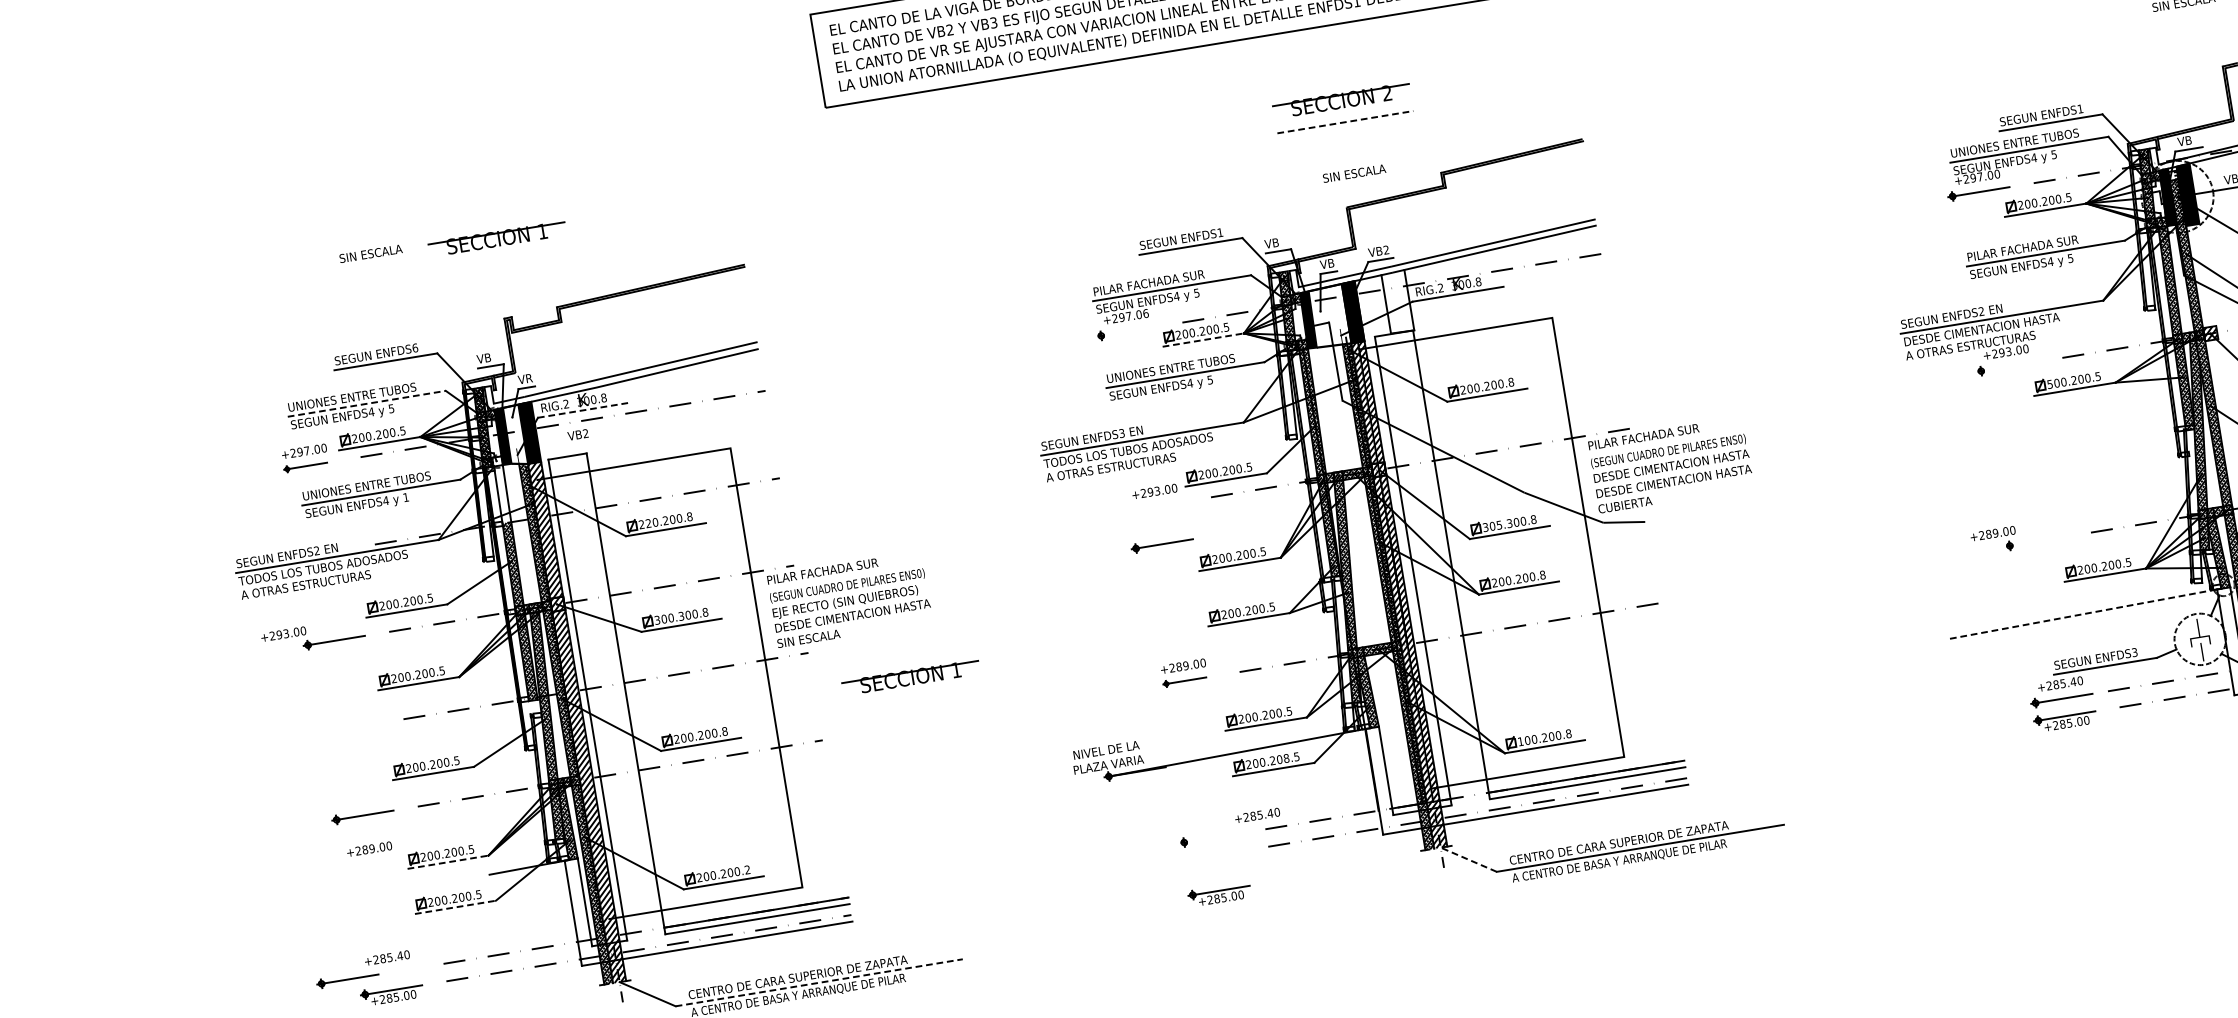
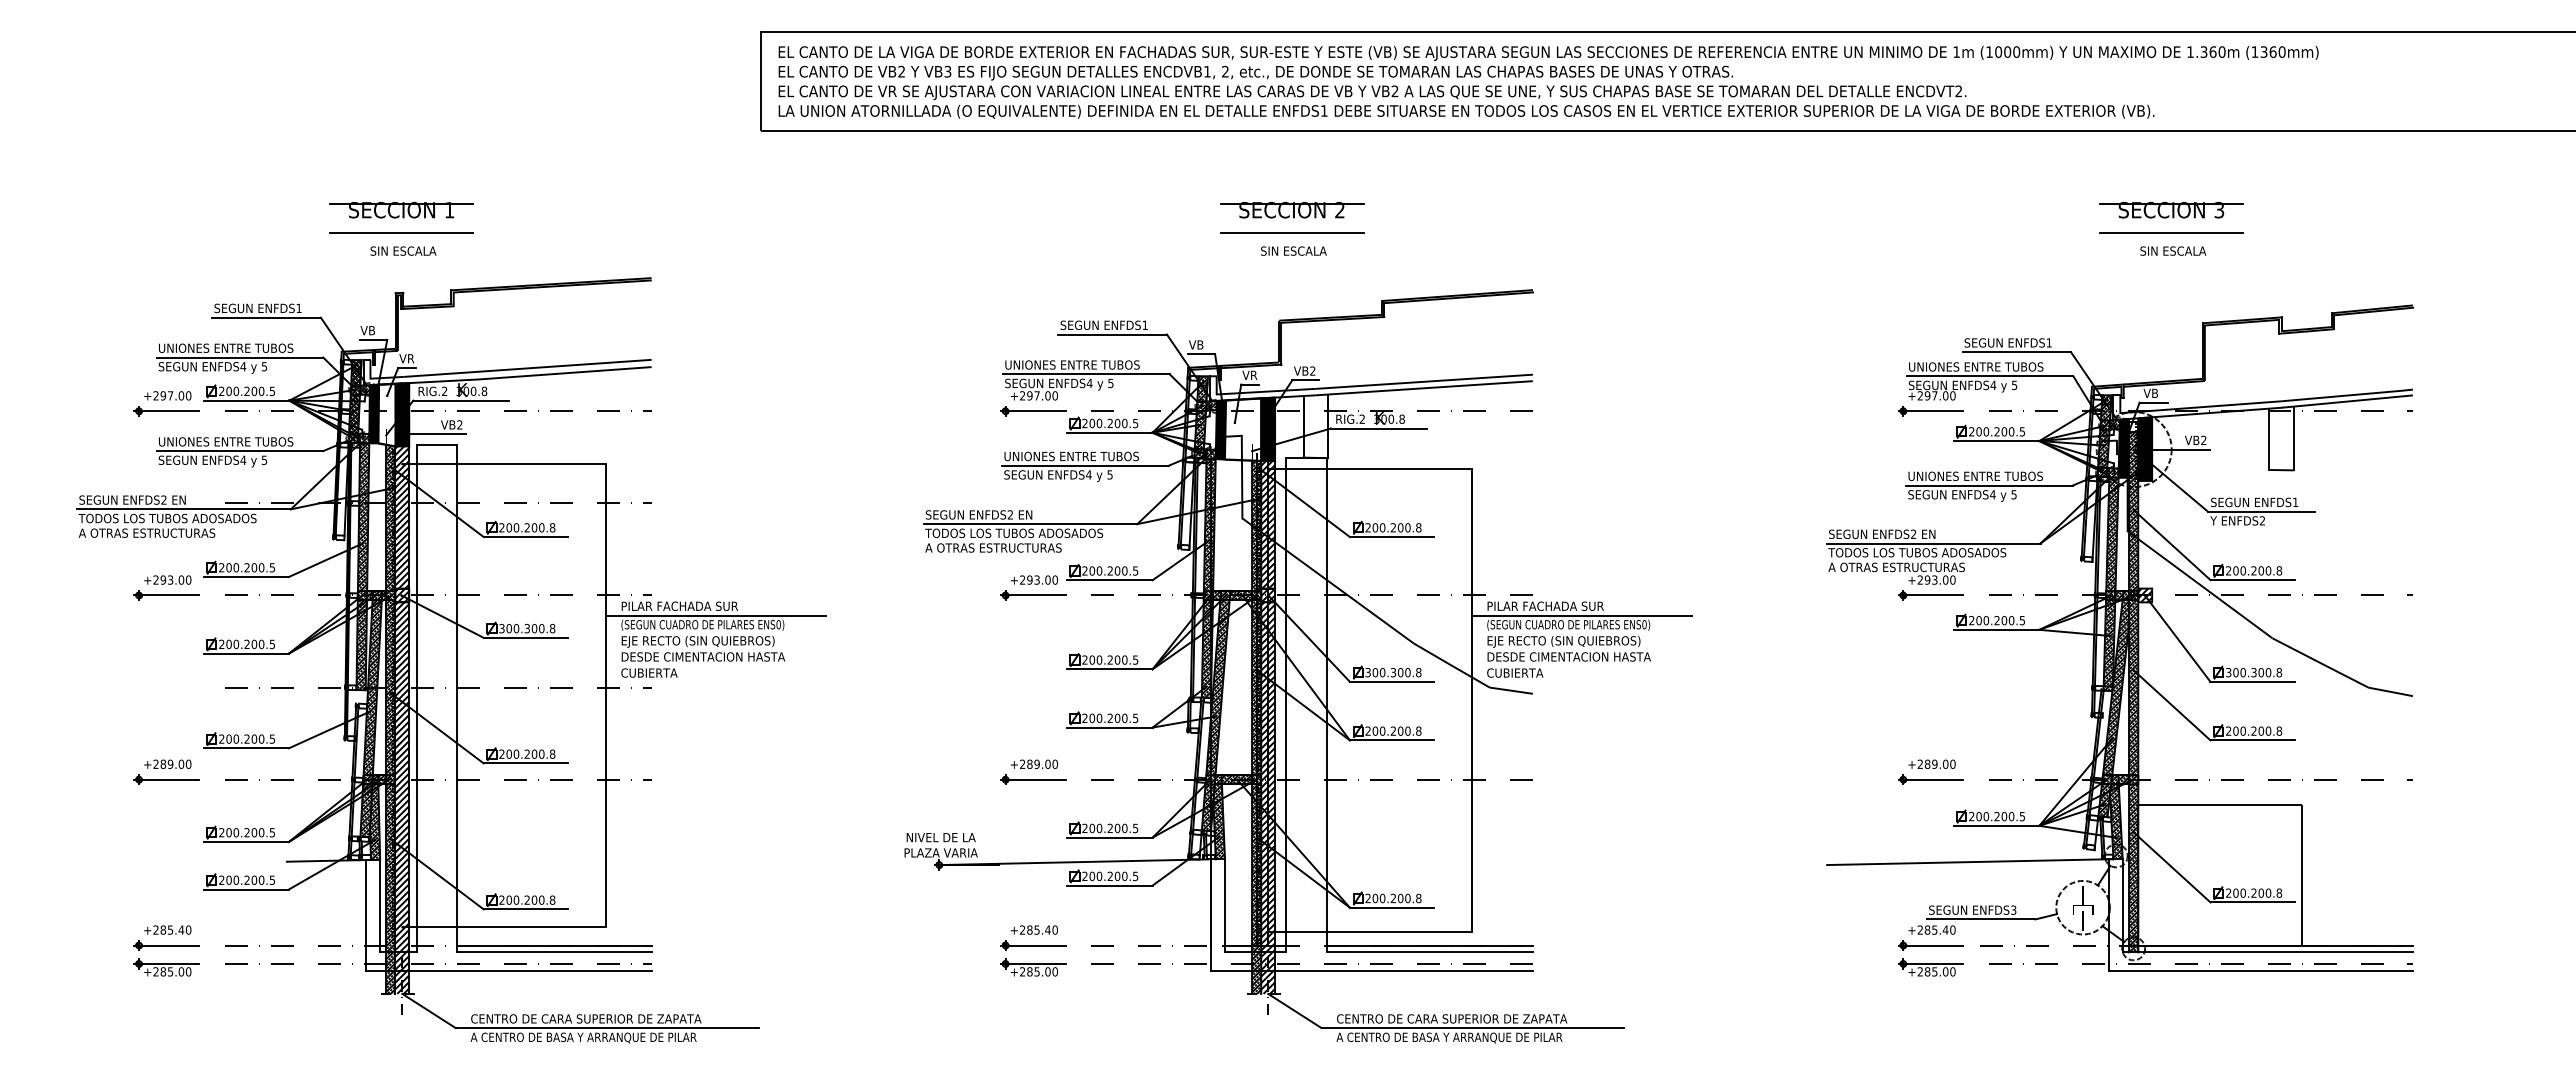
line: (1345, 121) -> (1292, 232), dashed -> solid
text: (1353, 173) -> (1293, 250), moved
text: (2031, 247) -> (1975, 476), PILAR FACHADA SUR -> UNIONES ENTRE TUBOS
text: (370, 253) -> (403, 250), moved
line: (500, 260) -> (401, 232), added
text: (1331, 263) -> (1254, 375), VB -> VR
text: (1157, 281) -> (1072, 364), PILAR FACHADA SUR -> UNIONES ENTRE TUBOS
text: (1146, 313) -> (1055, 395), +297.06 -> +297.00
text: (1988, 328) -> (1917, 552), DESDE CIMENTACION HASTA -> TODOS LOS TUBOS ADOSADOS
line: (1127, 331) -> (1033, 411), added
line: (1203, 339) -> (1109, 432), dashed -> solid
text: (414, 348) -> (298, 308), ENFDS6 -> ENFDS1
line: (2007, 366) -> (1930, 595), added
text: (2049, 384) -> (1971, 620), 500.200.5 -> 200.200.5
line: (367, 403) -> (240, 357), dashed -> solid
line: (583, 410) -> (461, 400), dashed -> solid
text: (1122, 433) -> (1010, 515), ENFDS3 -> ENFDS2
line: (1679, 440) -> (1581, 615), added
line: (562, 446) -> (433, 434), added
part: (305, 466) -> (166, 411), size x1.43
text: (1671, 466) -> (1569, 641), DESDE CIMENTACION HASTA -> EJE RECTO (SIN QUIEBROS)
hatch: (502, 489) -> (364, 468), added
text: (405, 496) -> (264, 459), 1 -> 5
text: (648, 523) -> (509, 527), 220.200.8 -> 200.200.8
text: (1499, 525) -> (1382, 672), 305.300.8 -> 300.300.8
text: (1992, 532) -> (1931, 763), moved
line: (2035, 541) -> (1930, 779), added
part: (1162, 544) -> (1033, 595), moved
line: (857, 574) -> (715, 615), added
line: (2083, 614) -> (1967, 862), dashed -> solid
text: (283, 633) -> (167, 579), moved
text: (808, 638) -> (654, 672), SIN ESCALA -> CUBIERTA
part: (910, 677) -> (752, 729), removed
part: (1184, 680) -> (1033, 779), size x1.43
text: (1520, 740) -> (1367, 897), 100.200.8 -> 200.200.8
text: (1286, 758) -> (1124, 876), 200.208.5 -> 200.200.5
text: (1256, 815) -> (1033, 929), moved
line: (1210, 838) -> (1033, 945), added
text: (369, 848) -> (167, 763), moved
line: (1468, 860) -> (1294, 1011), dashed -> solid
line: (448, 861) -> (246, 841), dashed -> solid
text: (747, 869) -> (552, 899), 200.200.2 -> 200.200.8
part: (1219, 894) -> (1033, 967), moved
line: (455, 907) -> (246, 889), dashed -> solid
part: (347, 979) -> (166, 945), moved
line: (819, 983) -> (607, 1028), dashed -> solid

